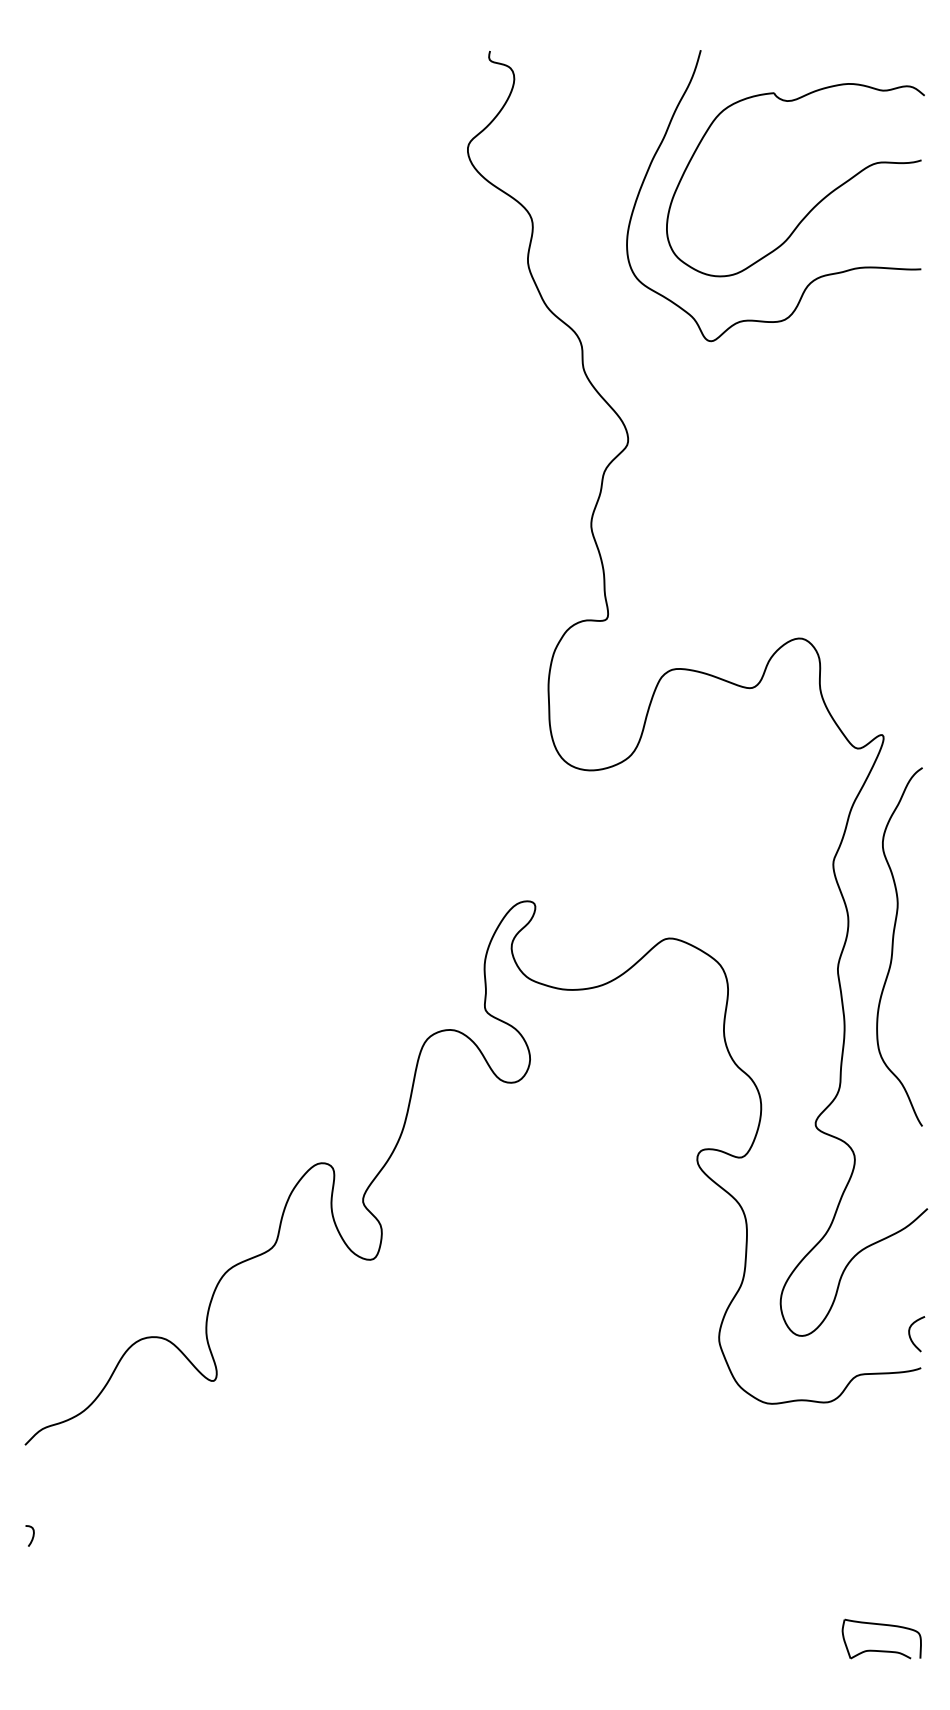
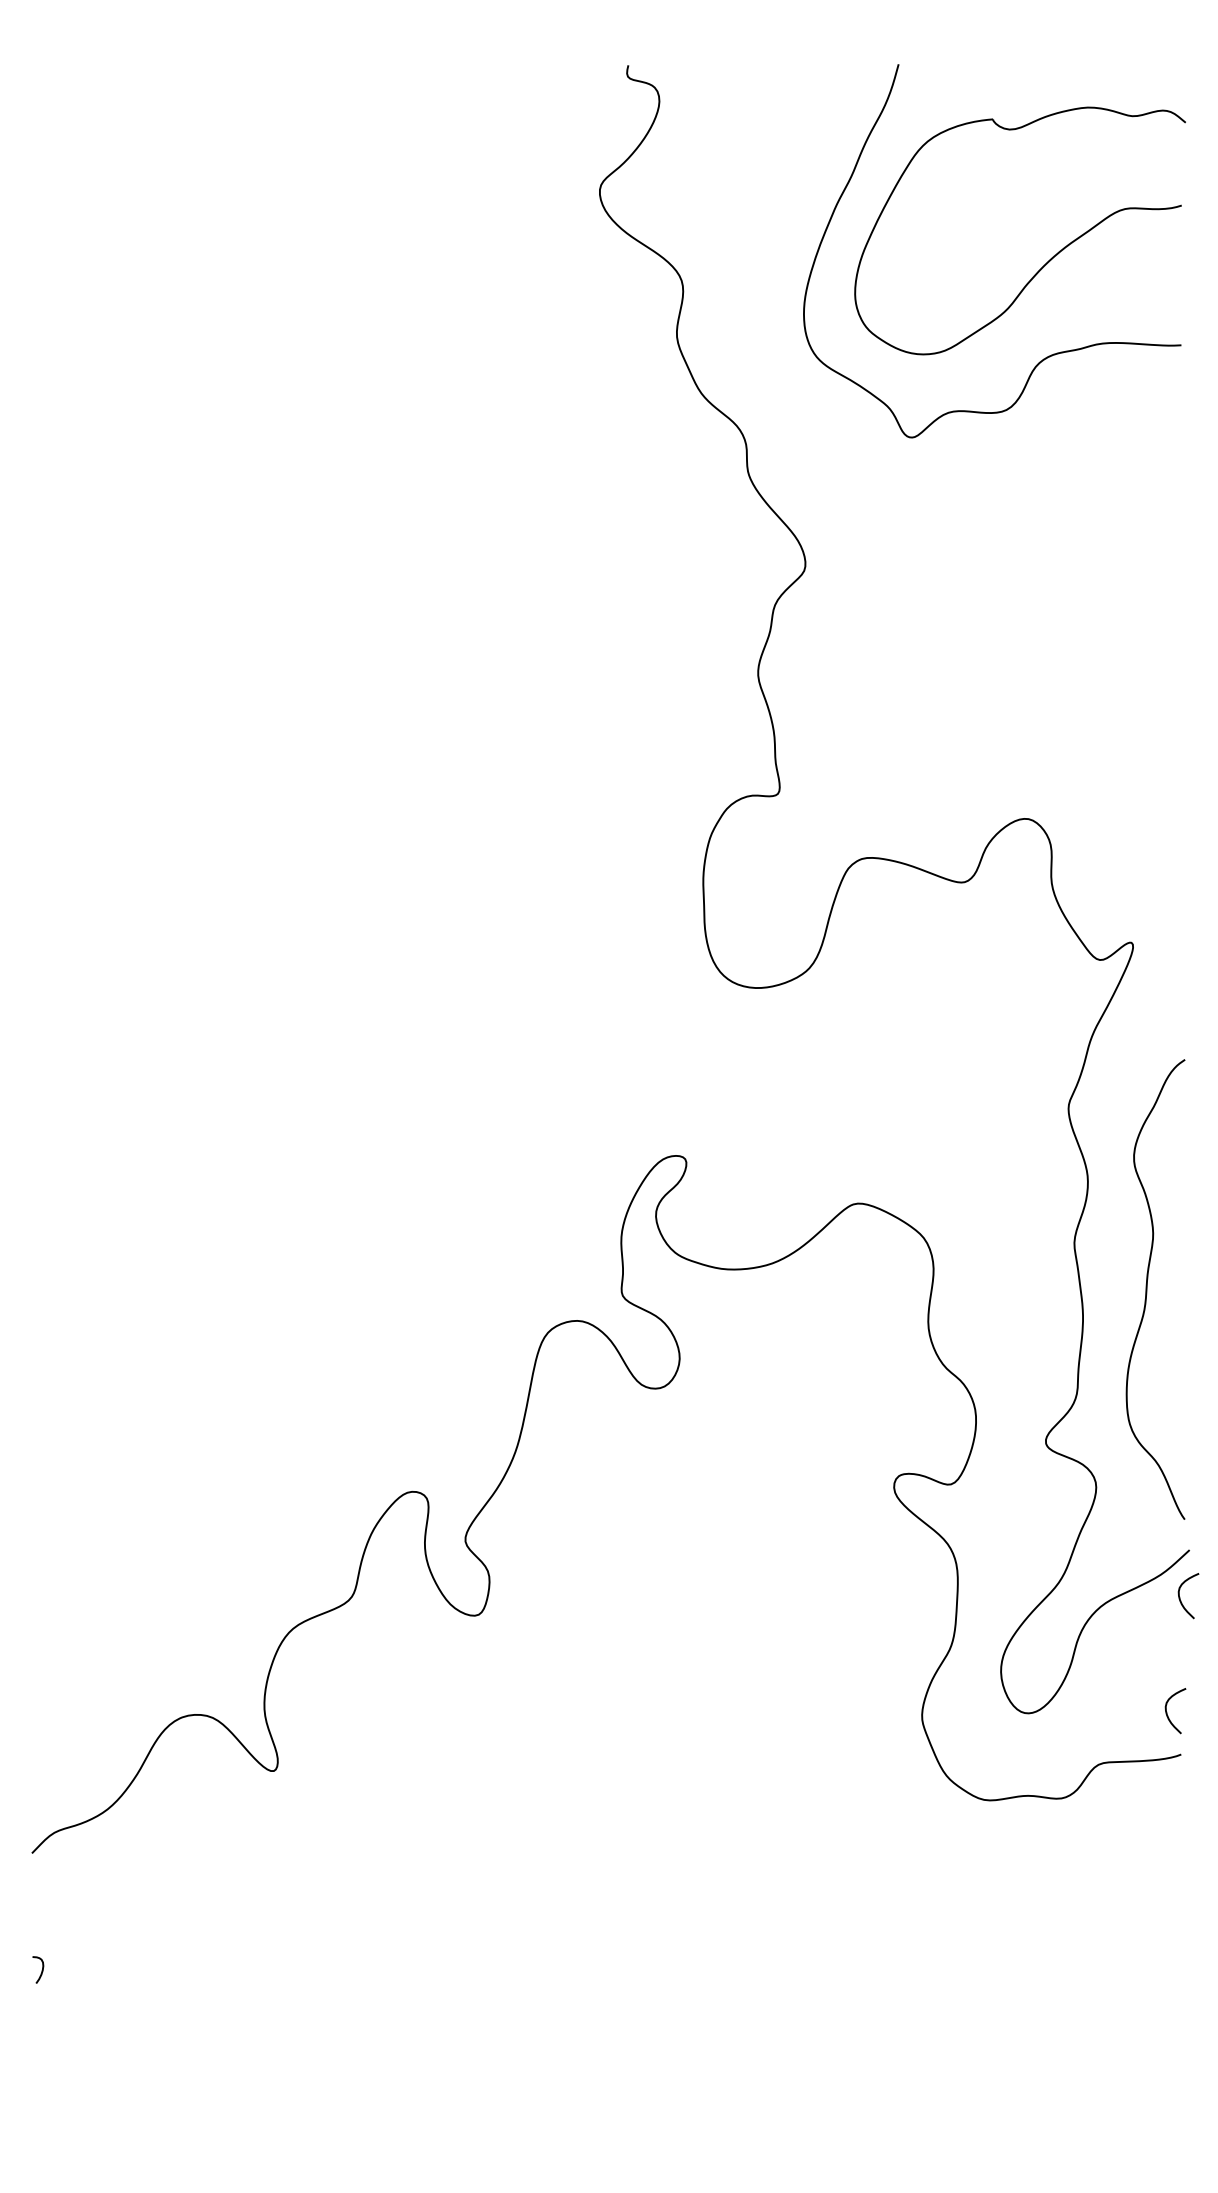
curve: (893, 947) -> (1147, 1289), moved
curve: (920, 1245) -> (1180, 1597), added
part: (881, 1650) -> (1130, 2116), removed

